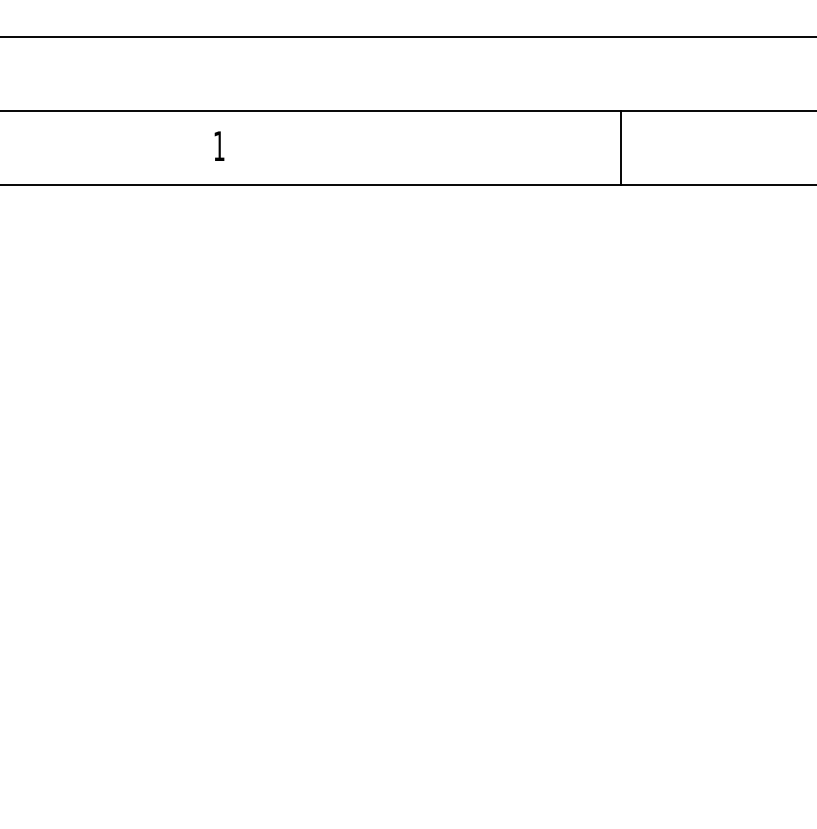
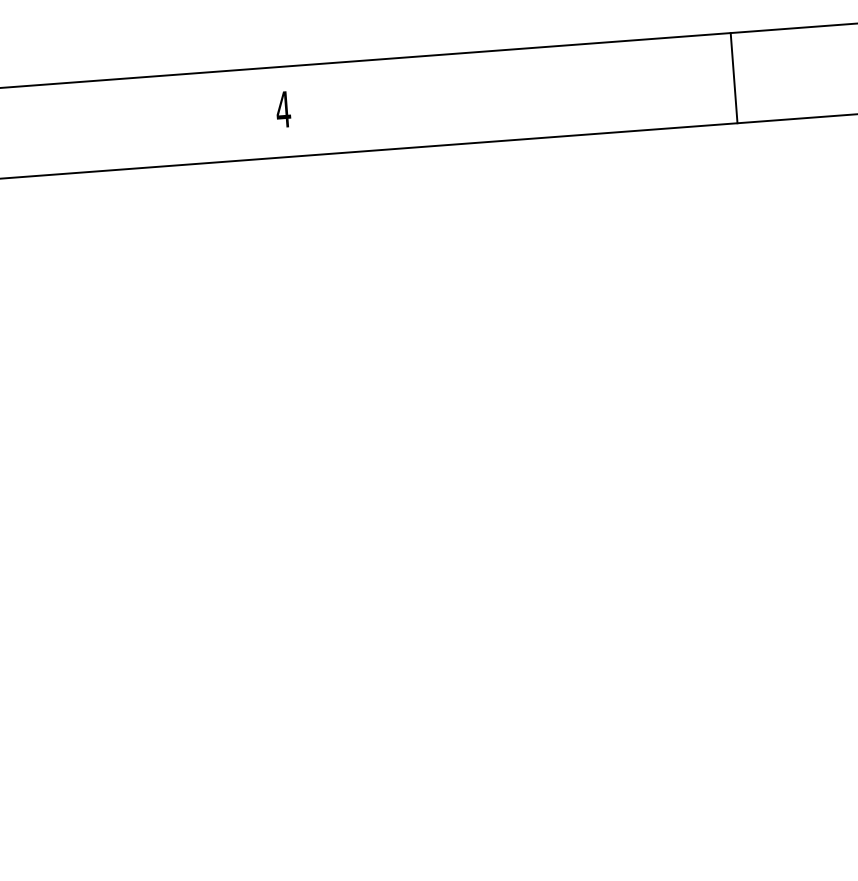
text: (219, 145) -> (283, 108), 1 -> 4
line: (621, 148) -> (734, 78), moved

